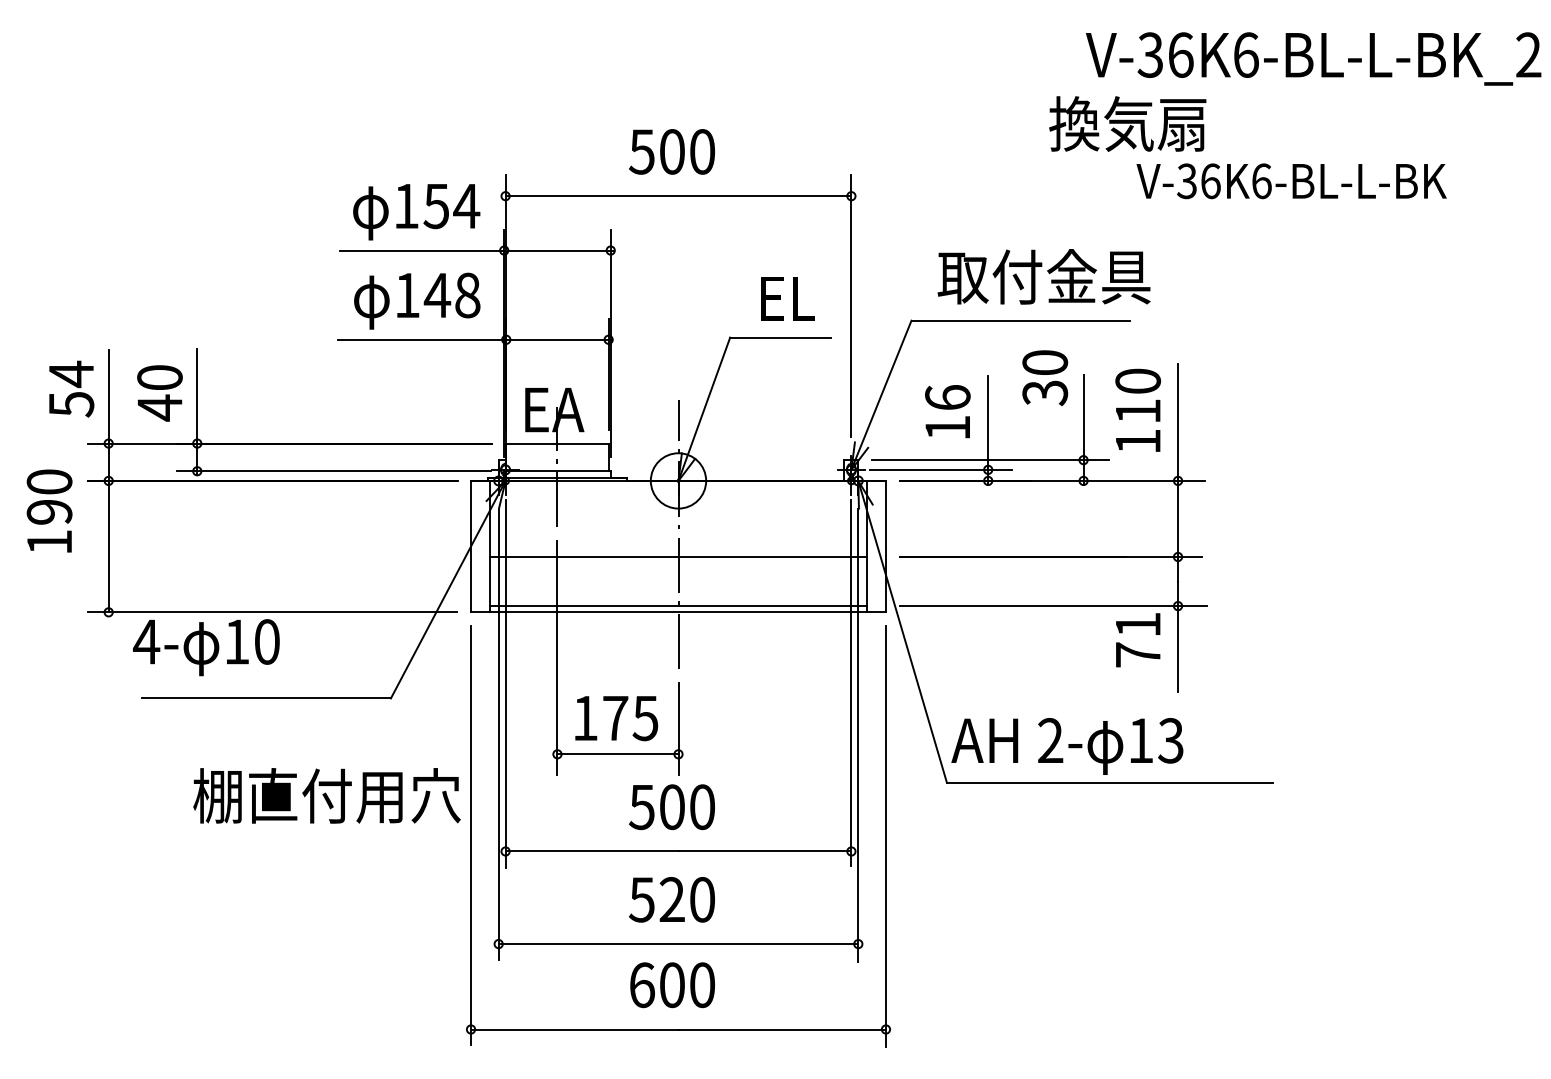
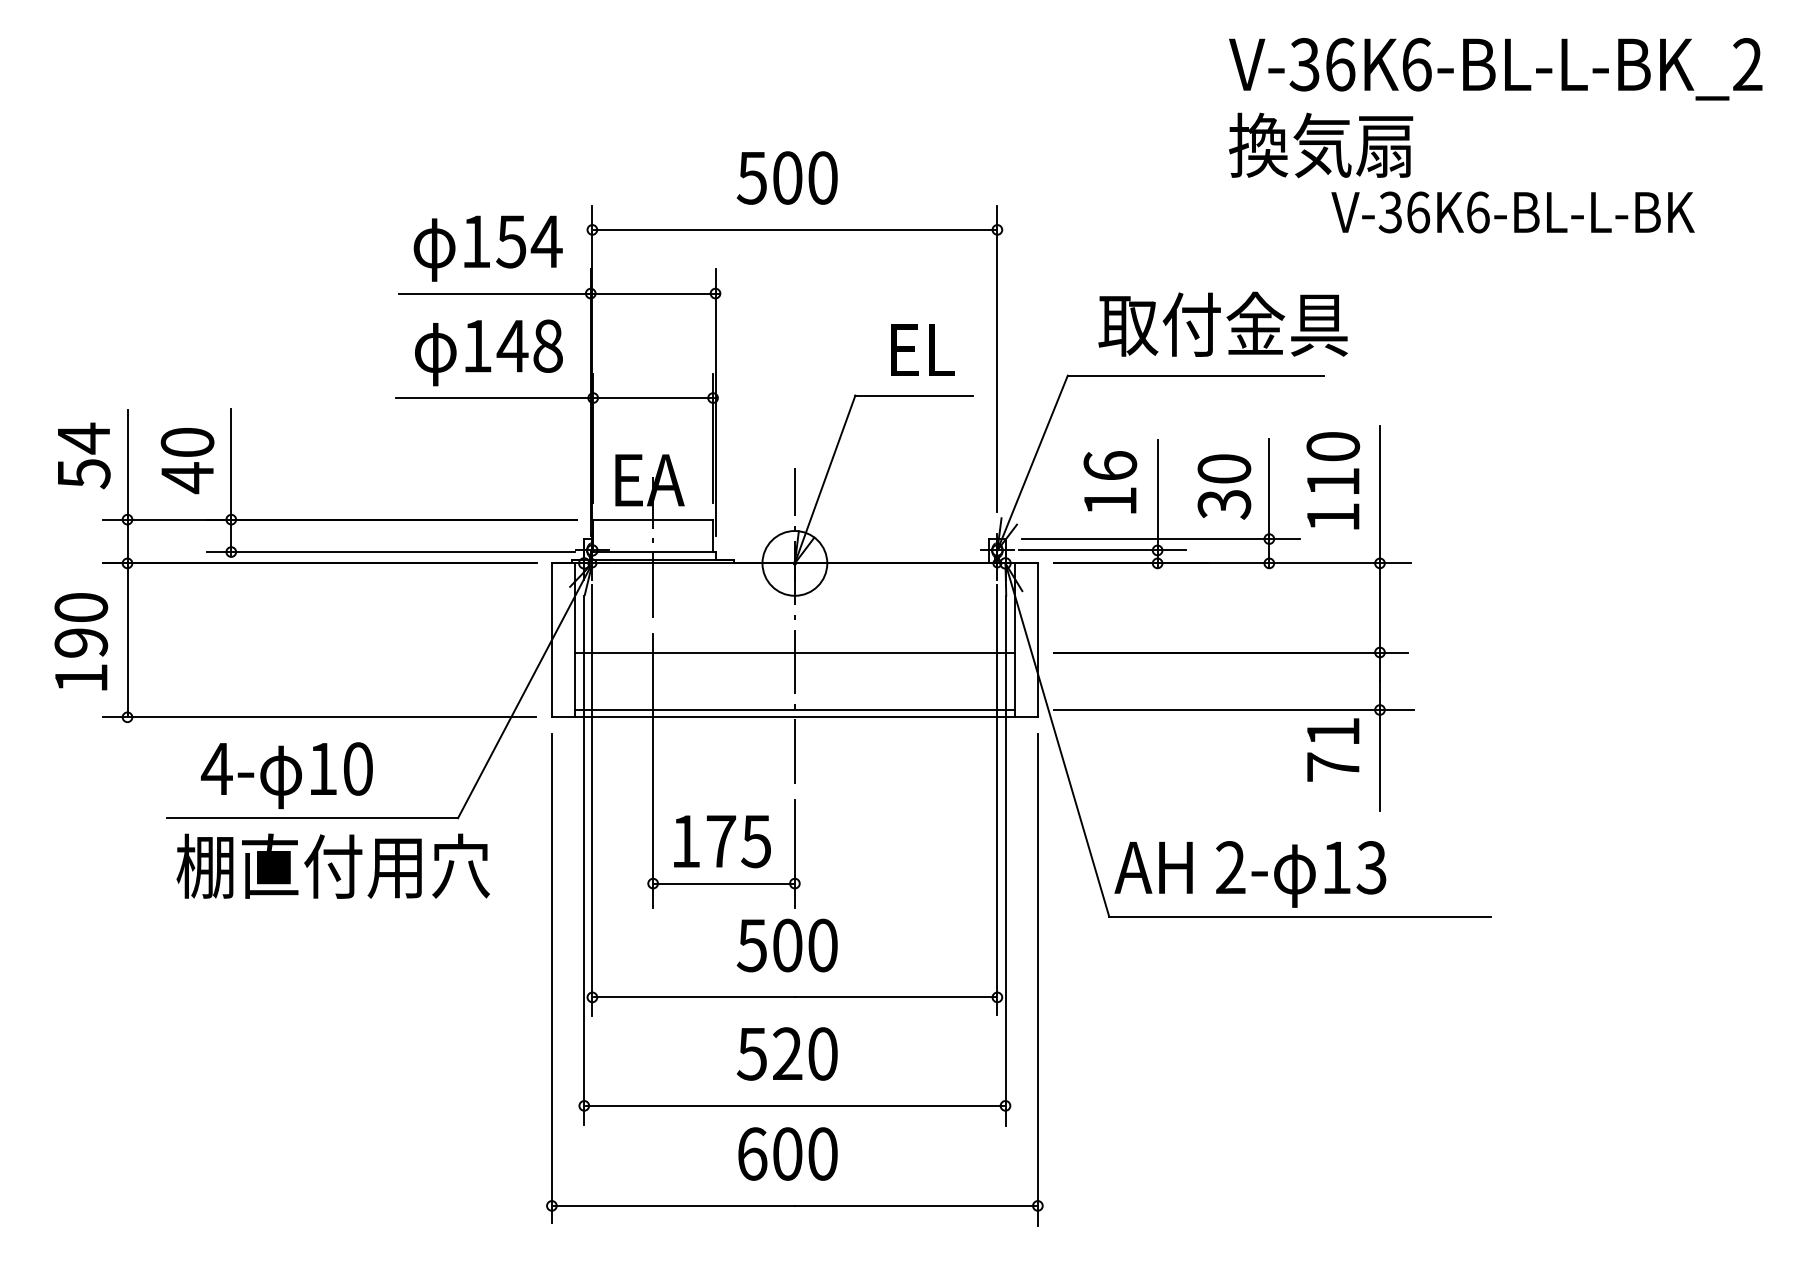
text: (1313, 59) -> (1495, 69), moved
text: (1045, 377) -> (1224, 486), moved
text: (49, 510) -> (81, 641), moved
text: (206, 647) -> (286, 775), moved
text: (326, 795) -> (332, 865), moved

